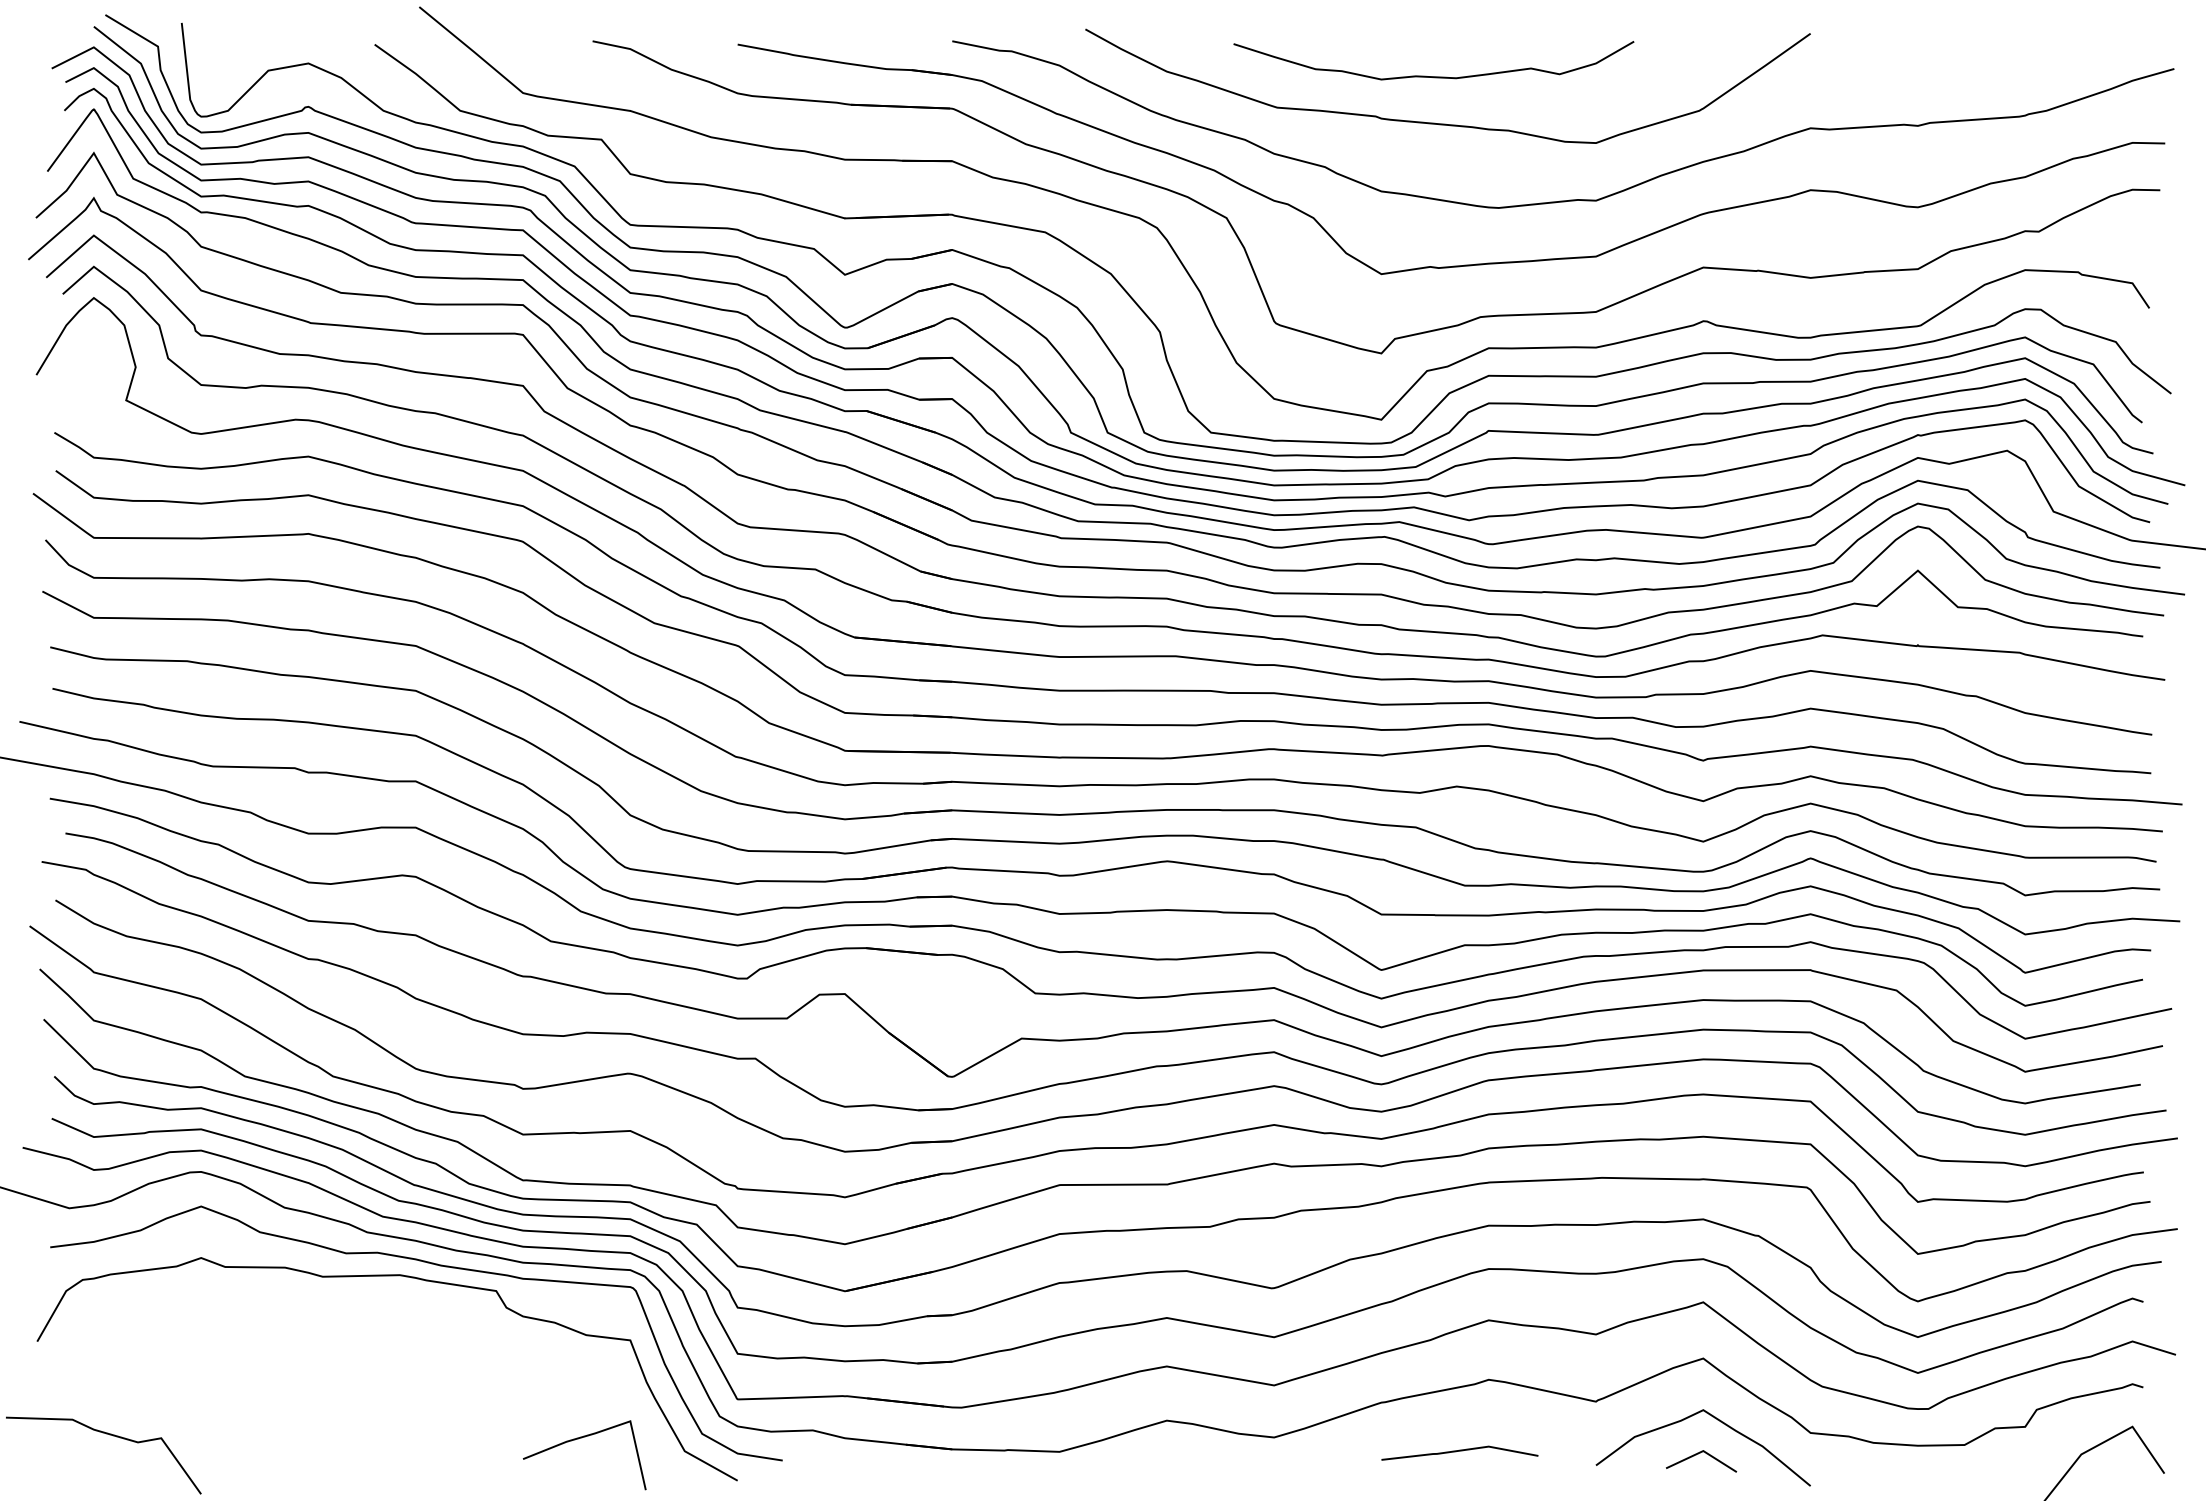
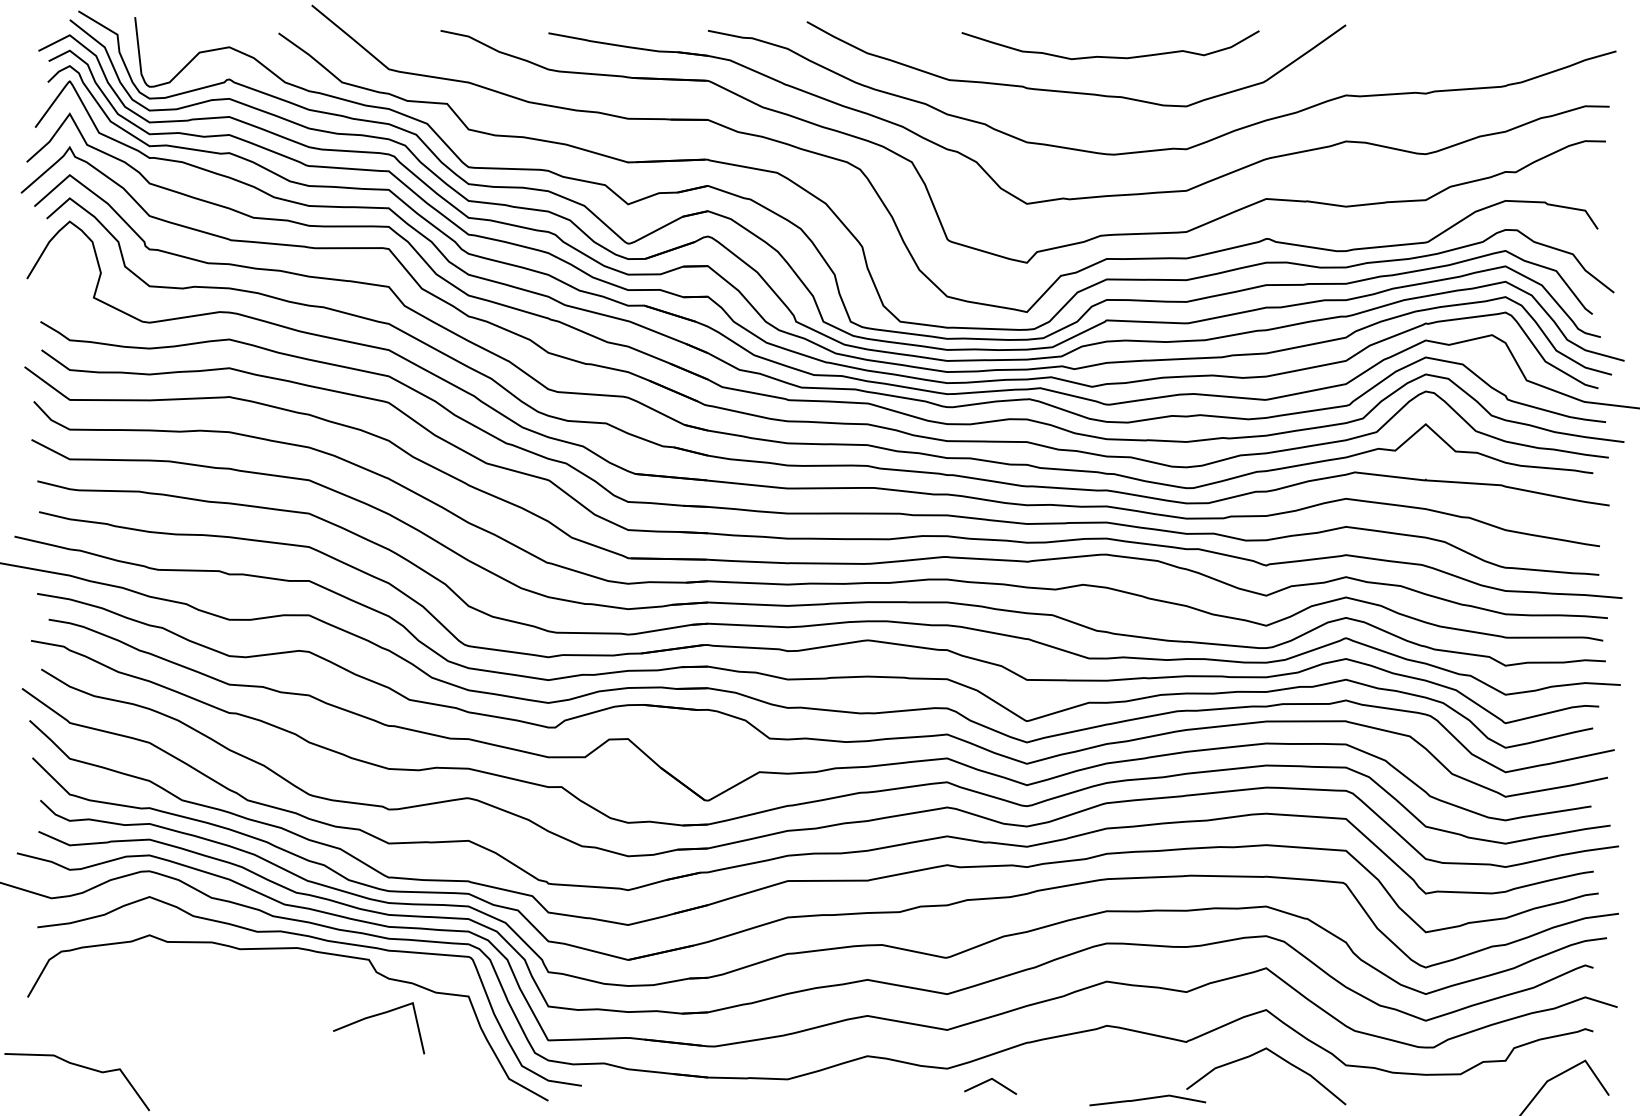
curve: (1433, 76) -> (1110, 56), moved
line: (578, 1439) -> (374, 1016), moved
line: (1459, 1451) -> (1147, 1099), moved
line: (1698, 1454) -> (988, 1081), moved

